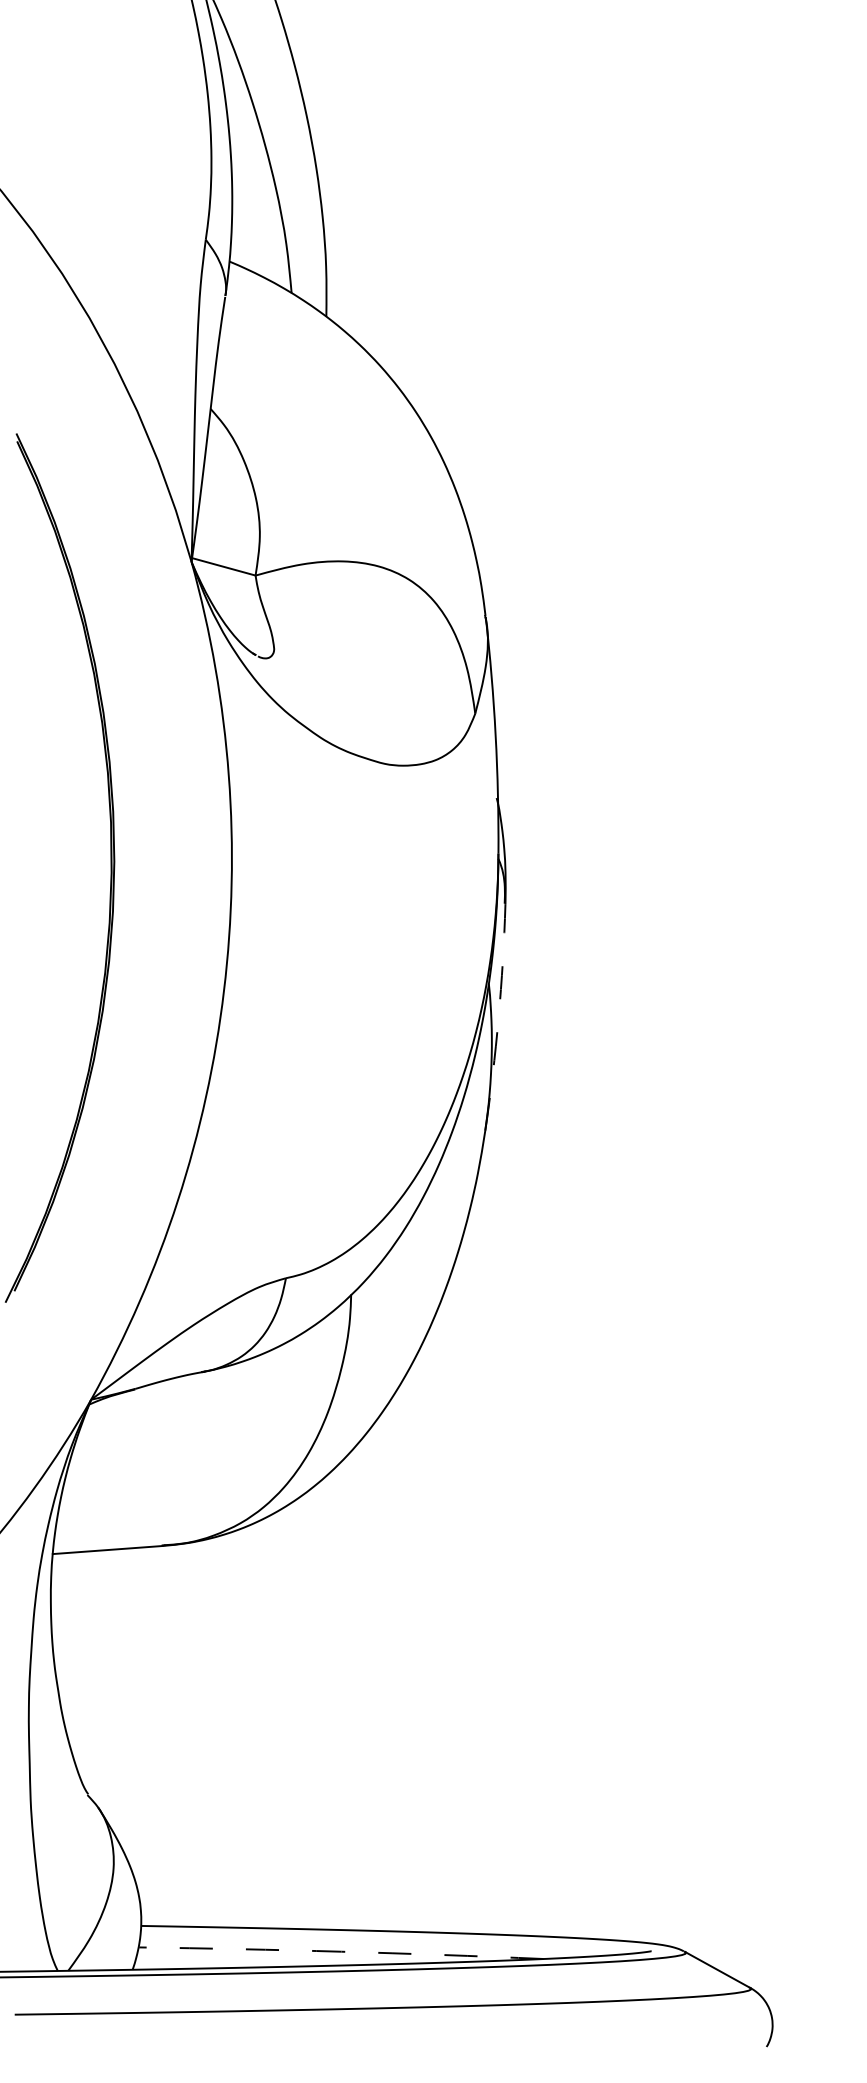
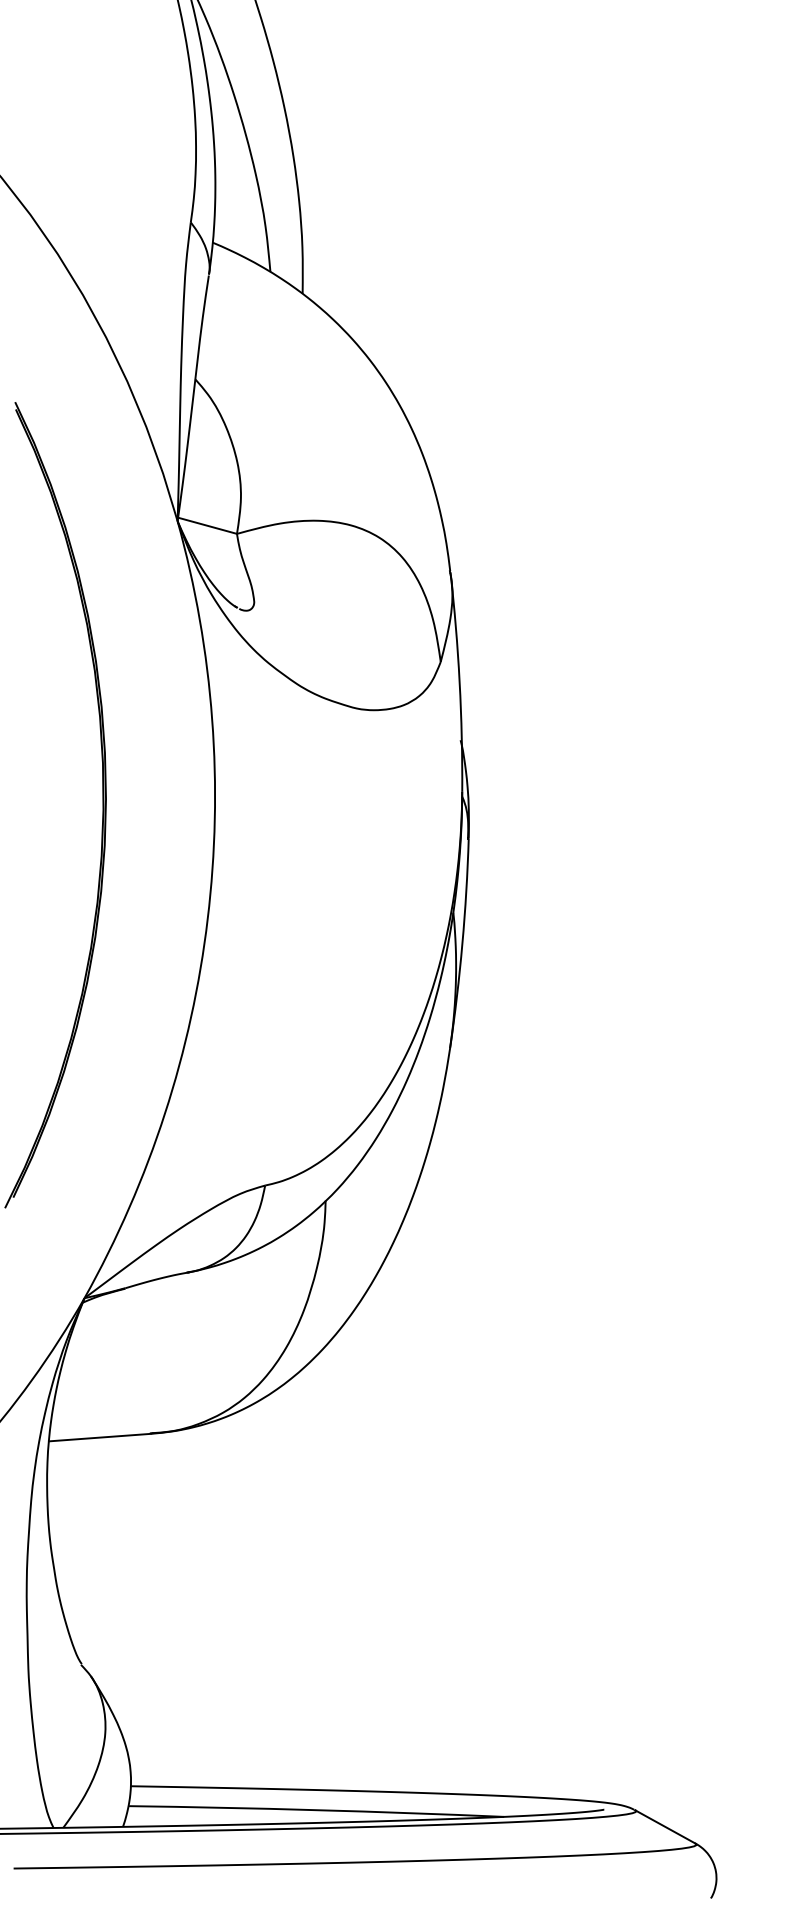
arc: (498, 1017) -> (462, 943), dashed -> solid
arc: (341, 1951) -> (316, 1809), dashed -> solid

